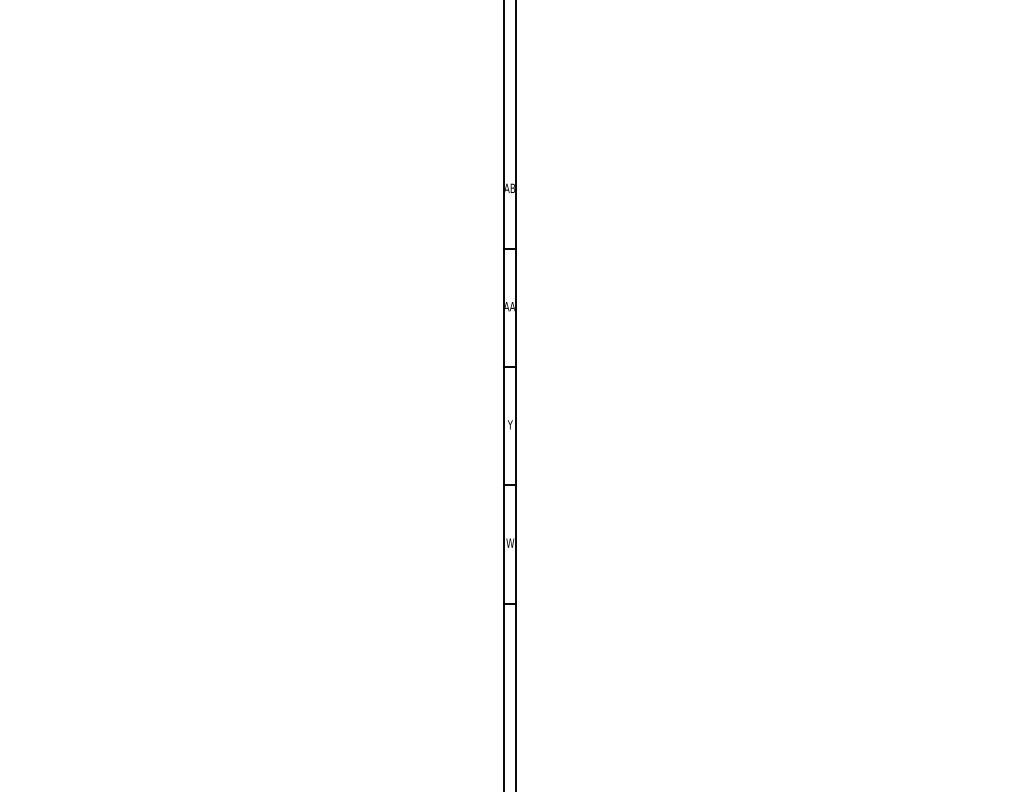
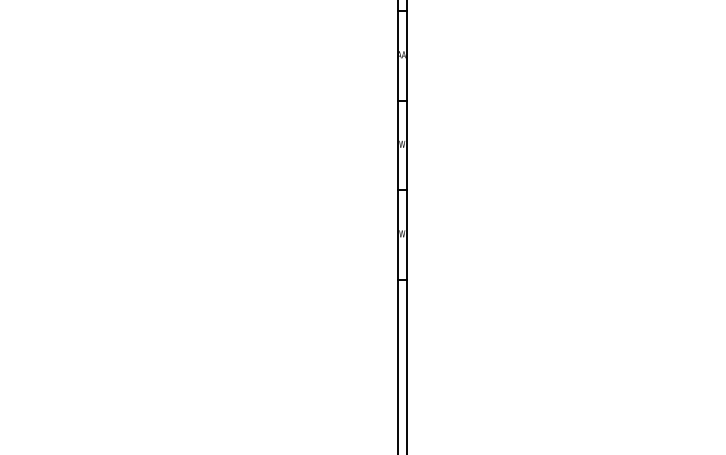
text: (510, 424) -> (402, 144), Y -> W

